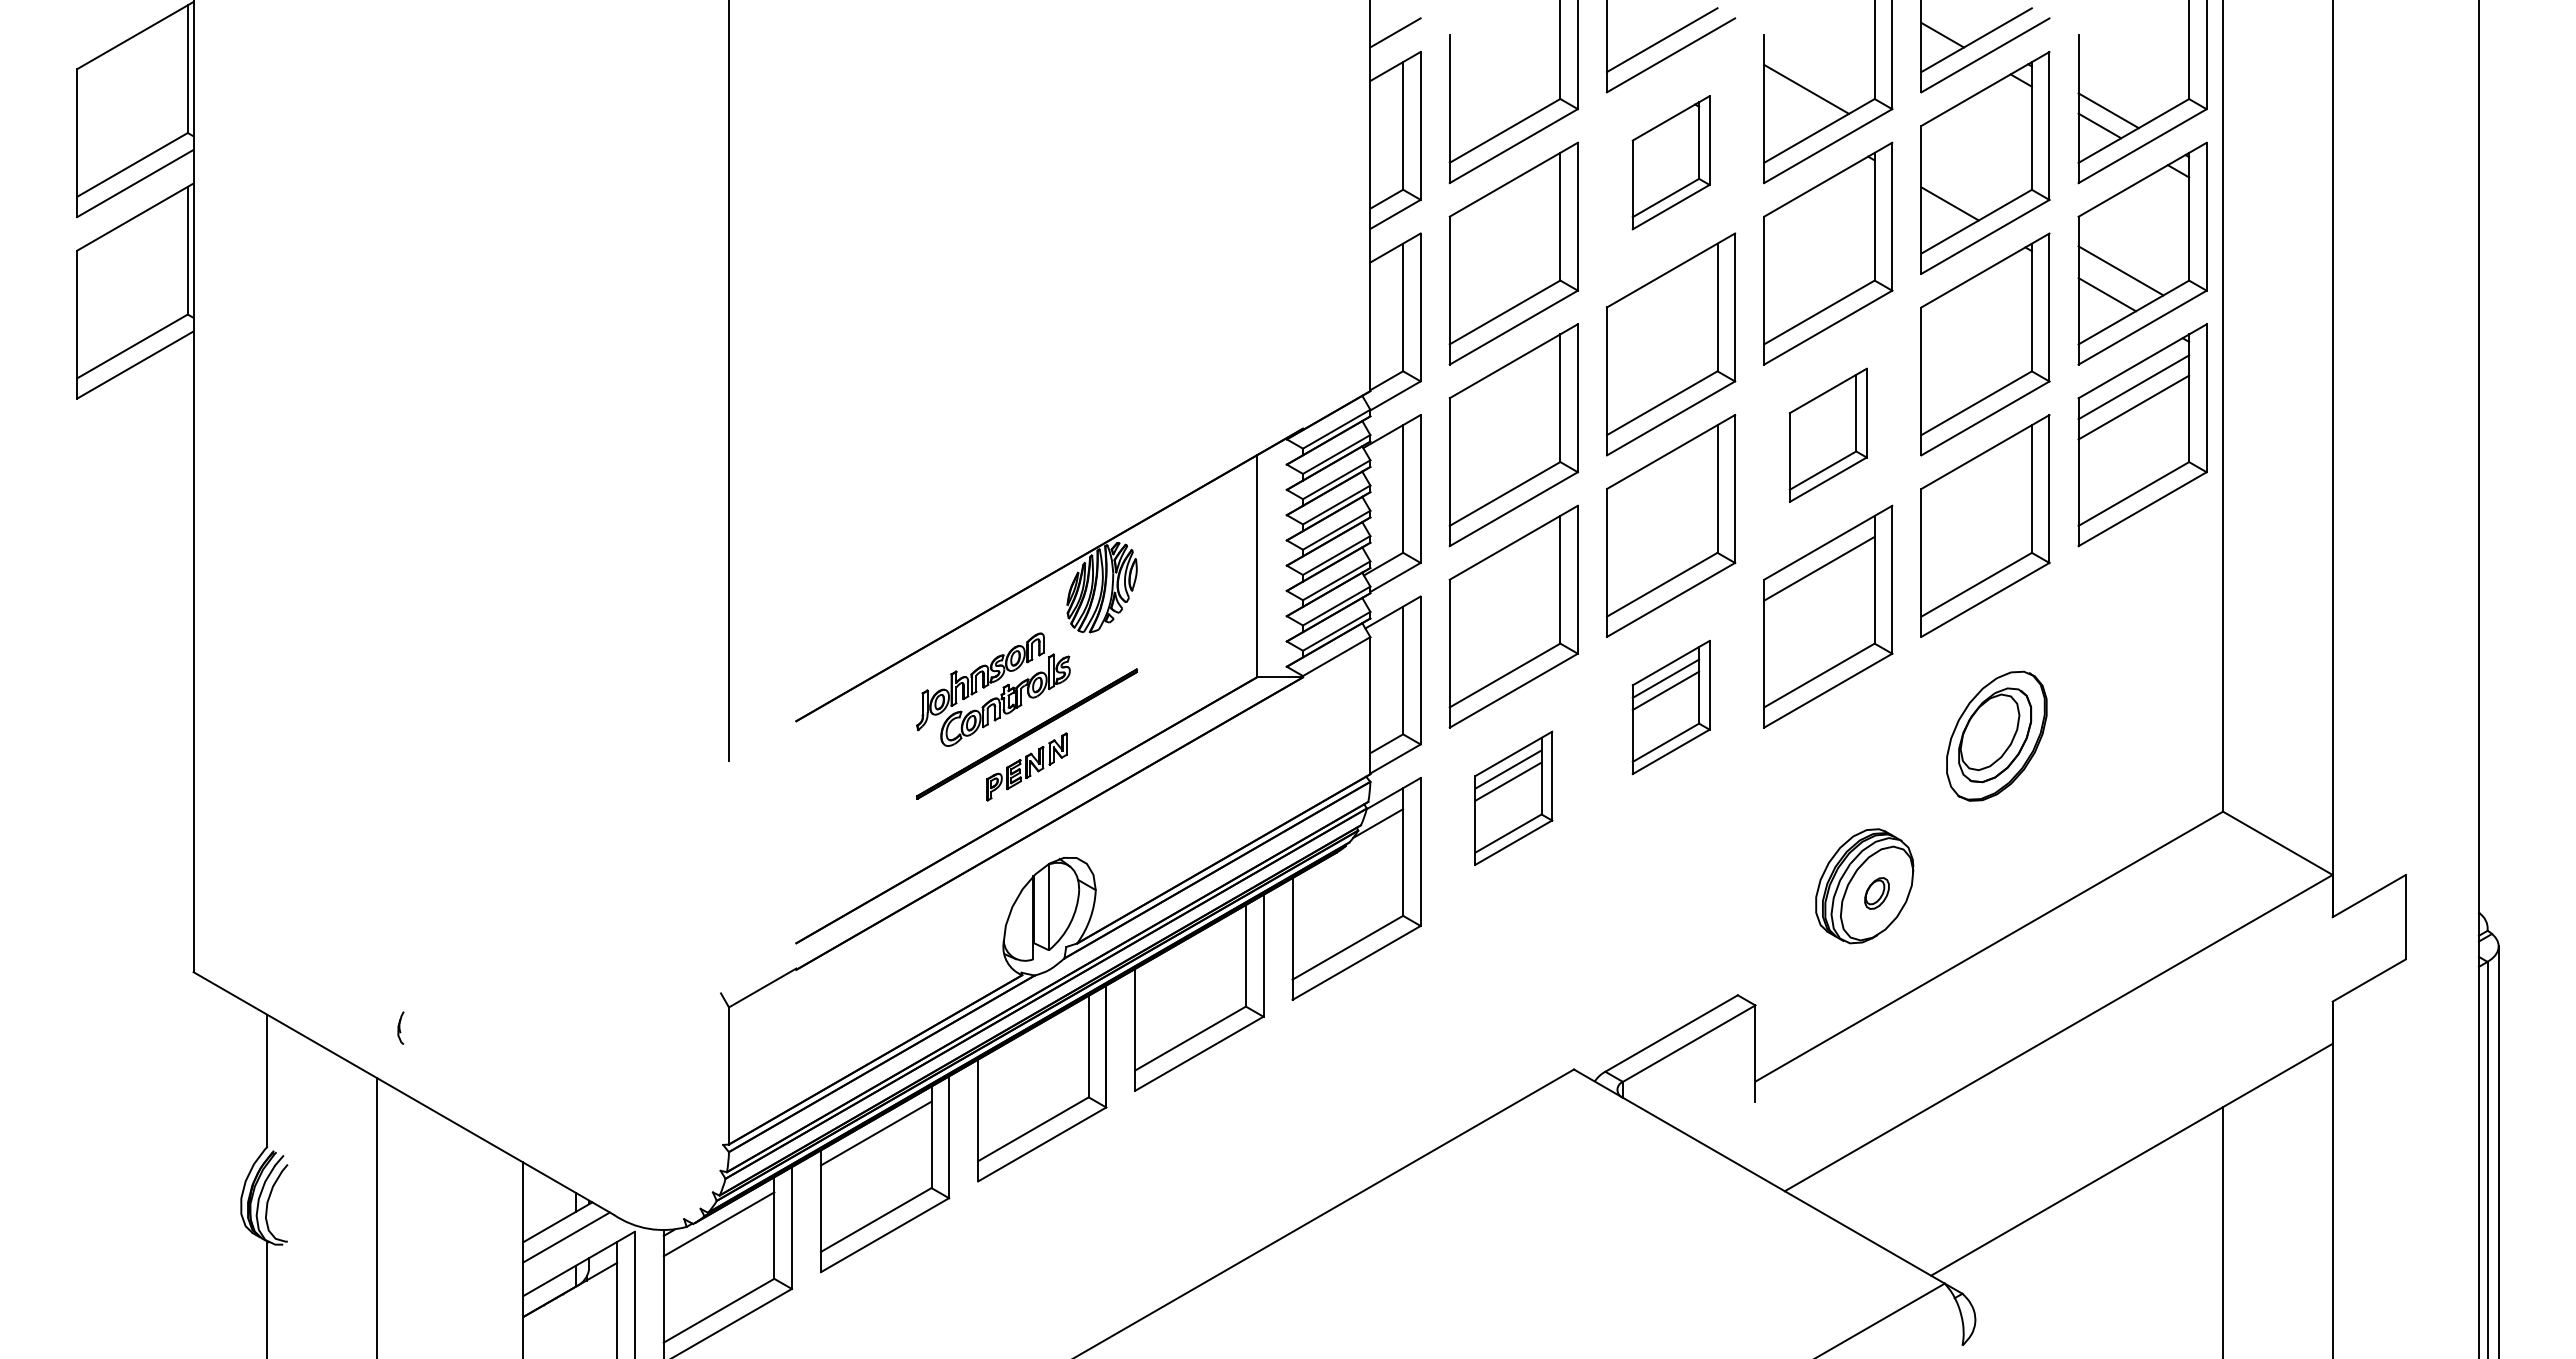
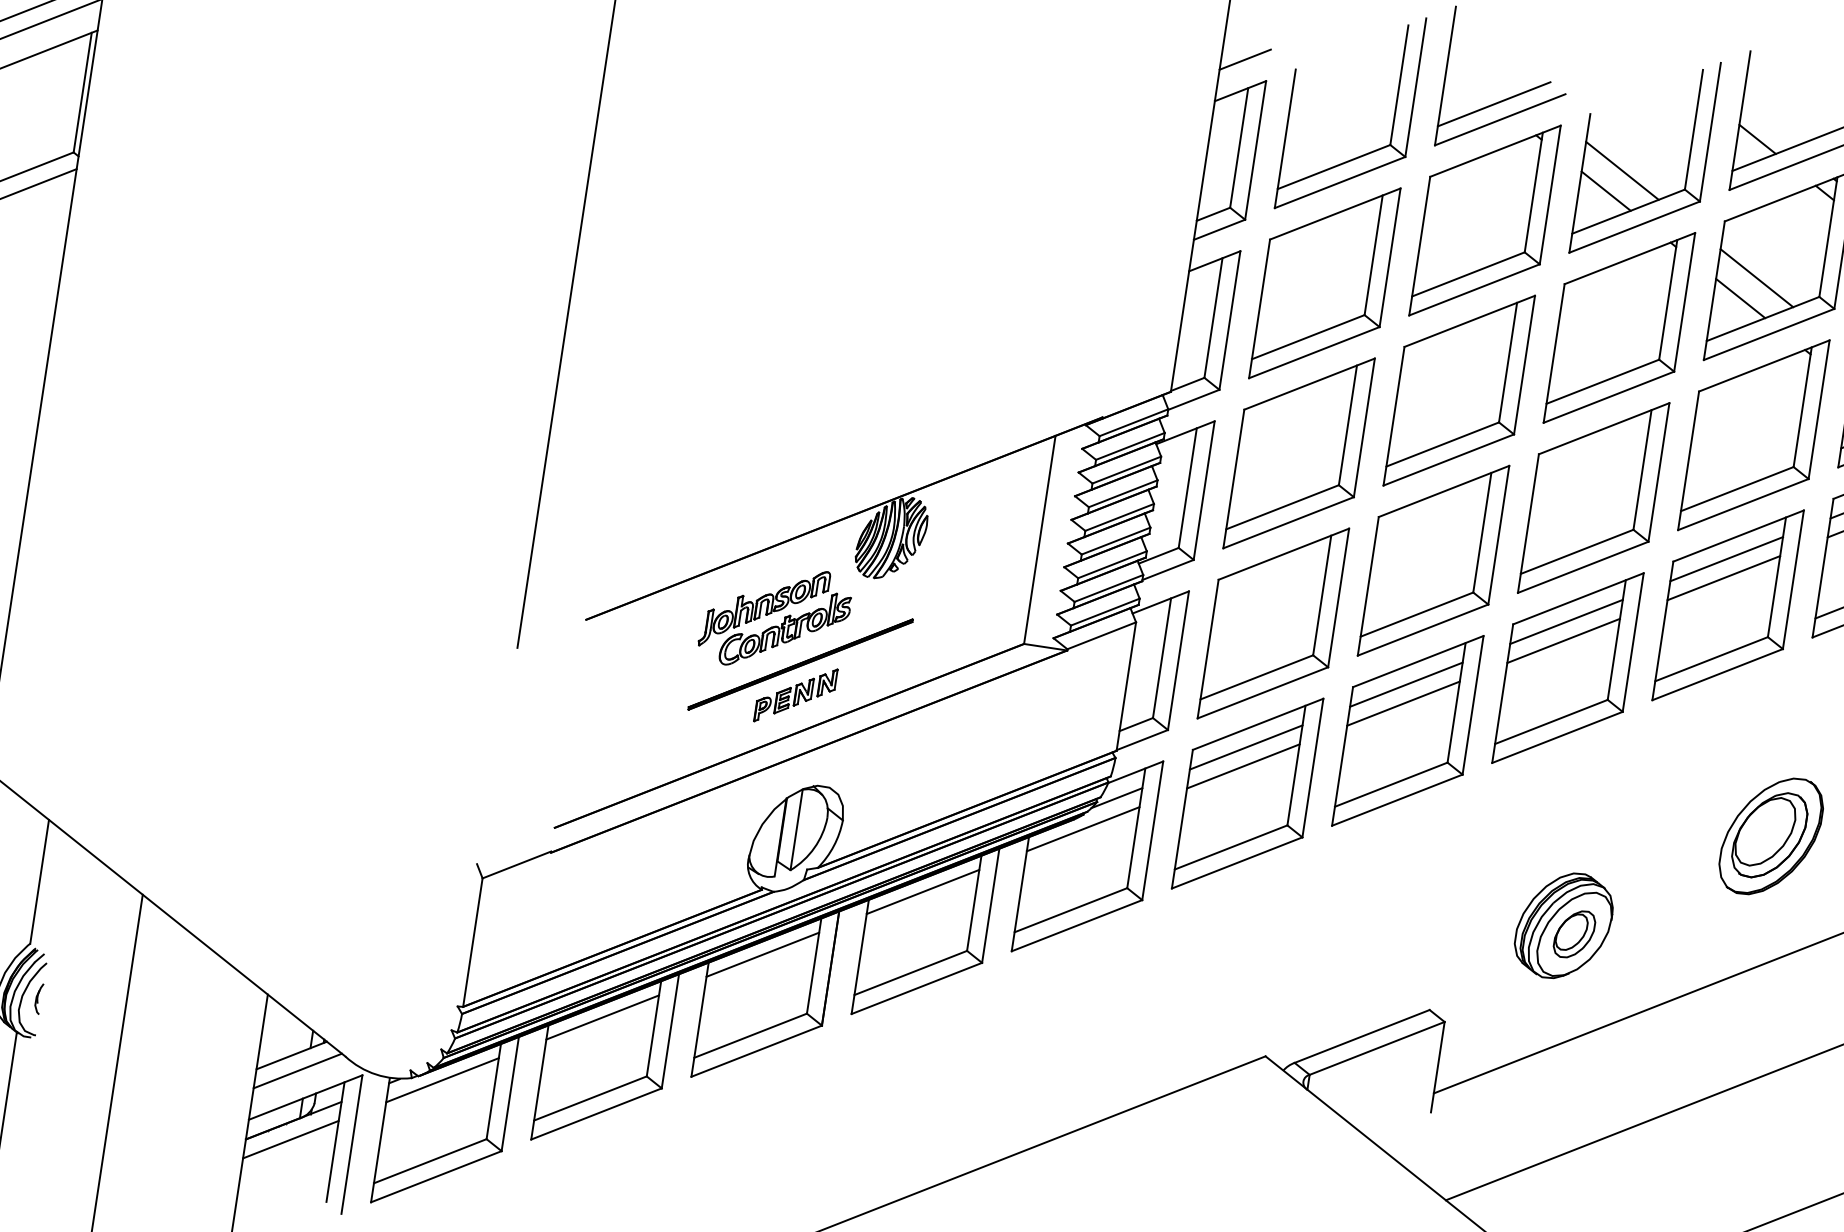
line: (1792, 112) -> (1605, 190), added
part: (1671, 162) -> (1485, 220), size x1.67
line: (1963, 179) -> (1756, 277), added
part: (1828, 435) -> (1593, 498), size x1.67
line: (1976, 477) -> (1726, 558), added
line: (1976, 498) -> (1723, 578), added
line: (1819, 588) -> (1563, 640), added
part: (1671, 707) -> (1408, 730), size x1.67
part: (1996, 735) -> (1771, 835), moved
part: (1513, 798) -> (1247, 793), size x1.67
line: (1347, 861) -> (1082, 829), added
part: (1876, 893) -> (1573, 934), size x1.67
line: (1190, 951) -> (922, 891), added
part: (400, 1027) -> (38, 998), moved
line: (1033, 1042) -> (762, 954), added
line: (570, 1310) -> (291, 1139), added

